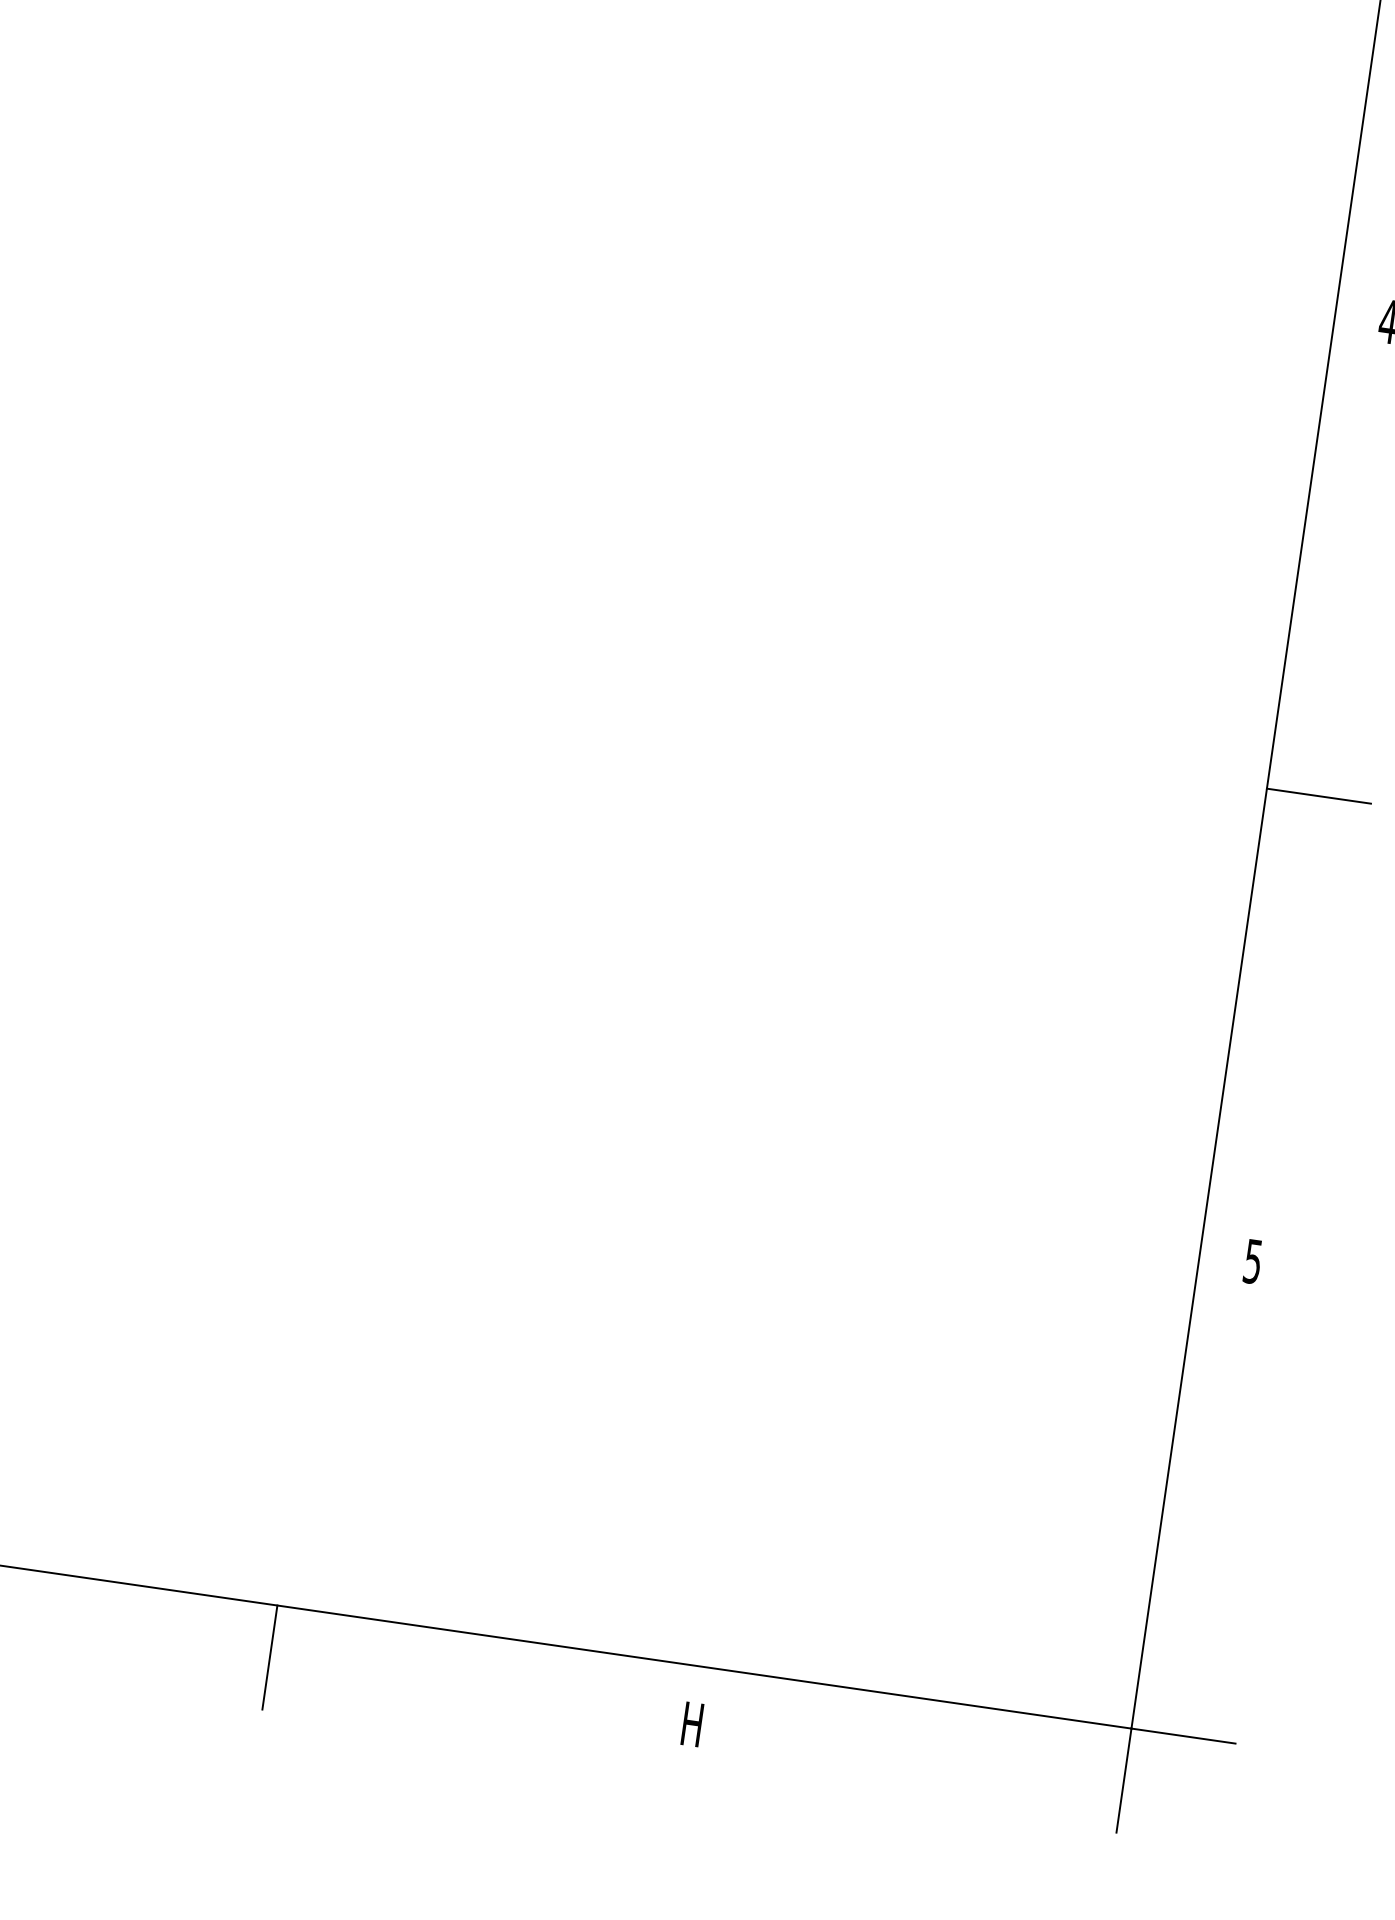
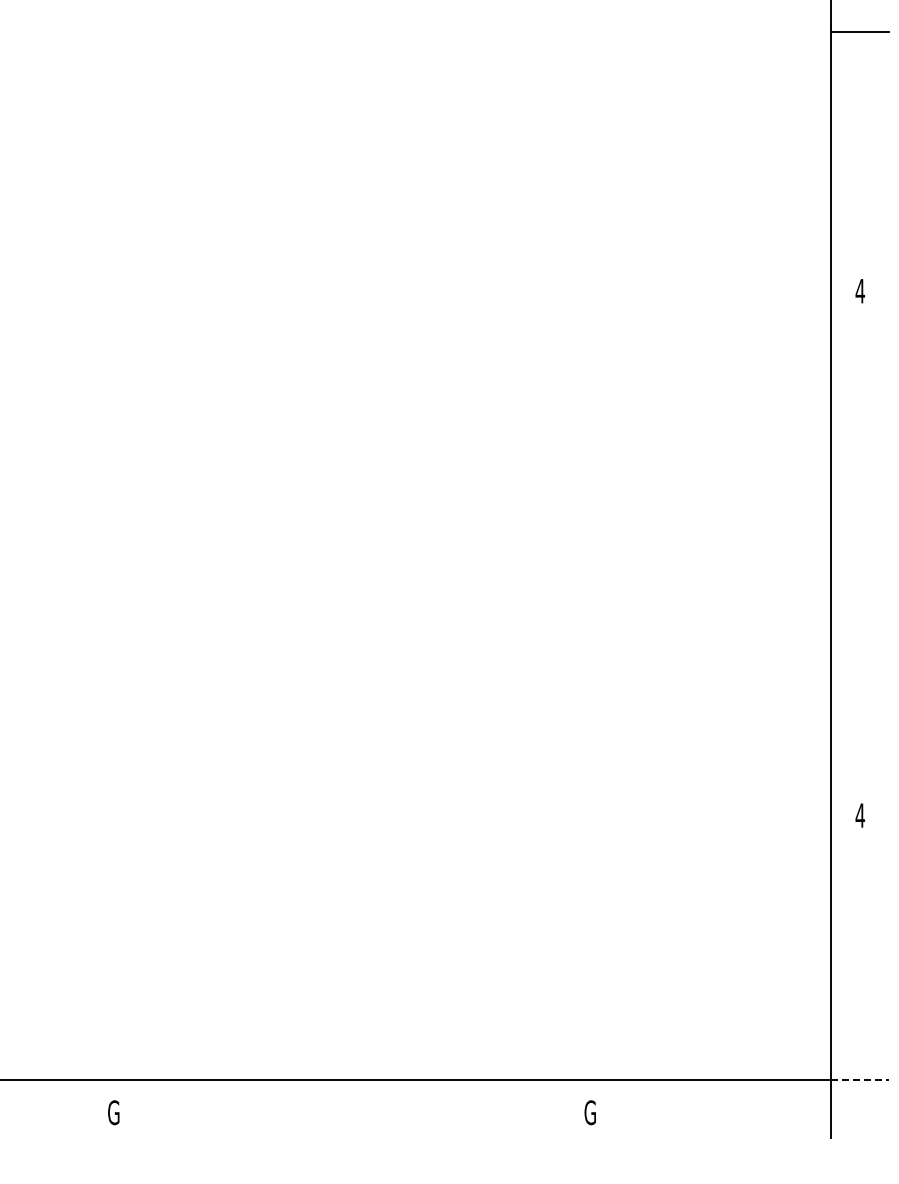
line: (1318, 796) -> (859, 556), removed
text: (1251, 1261) -> (859, 815), 5 -> 4
line: (270, 1657) -> (354, 1109), removed
text: (691, 1723) -> (589, 1112), H -> G
line: (1185, 1736) -> (860, 1080), solid -> dashed

